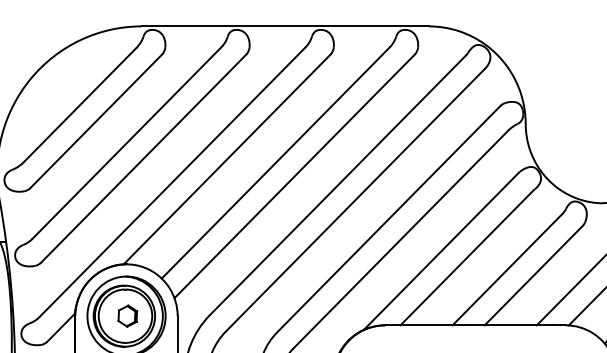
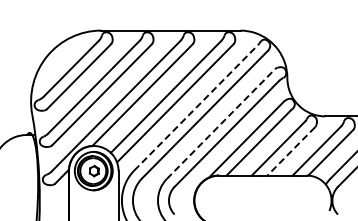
line: (338, 184) -> (196, 107), solid -> dashed
line: (389, 217) -> (221, 123), solid -> dashed
line: (534, 275) -> (291, 151), solid -> dashed

